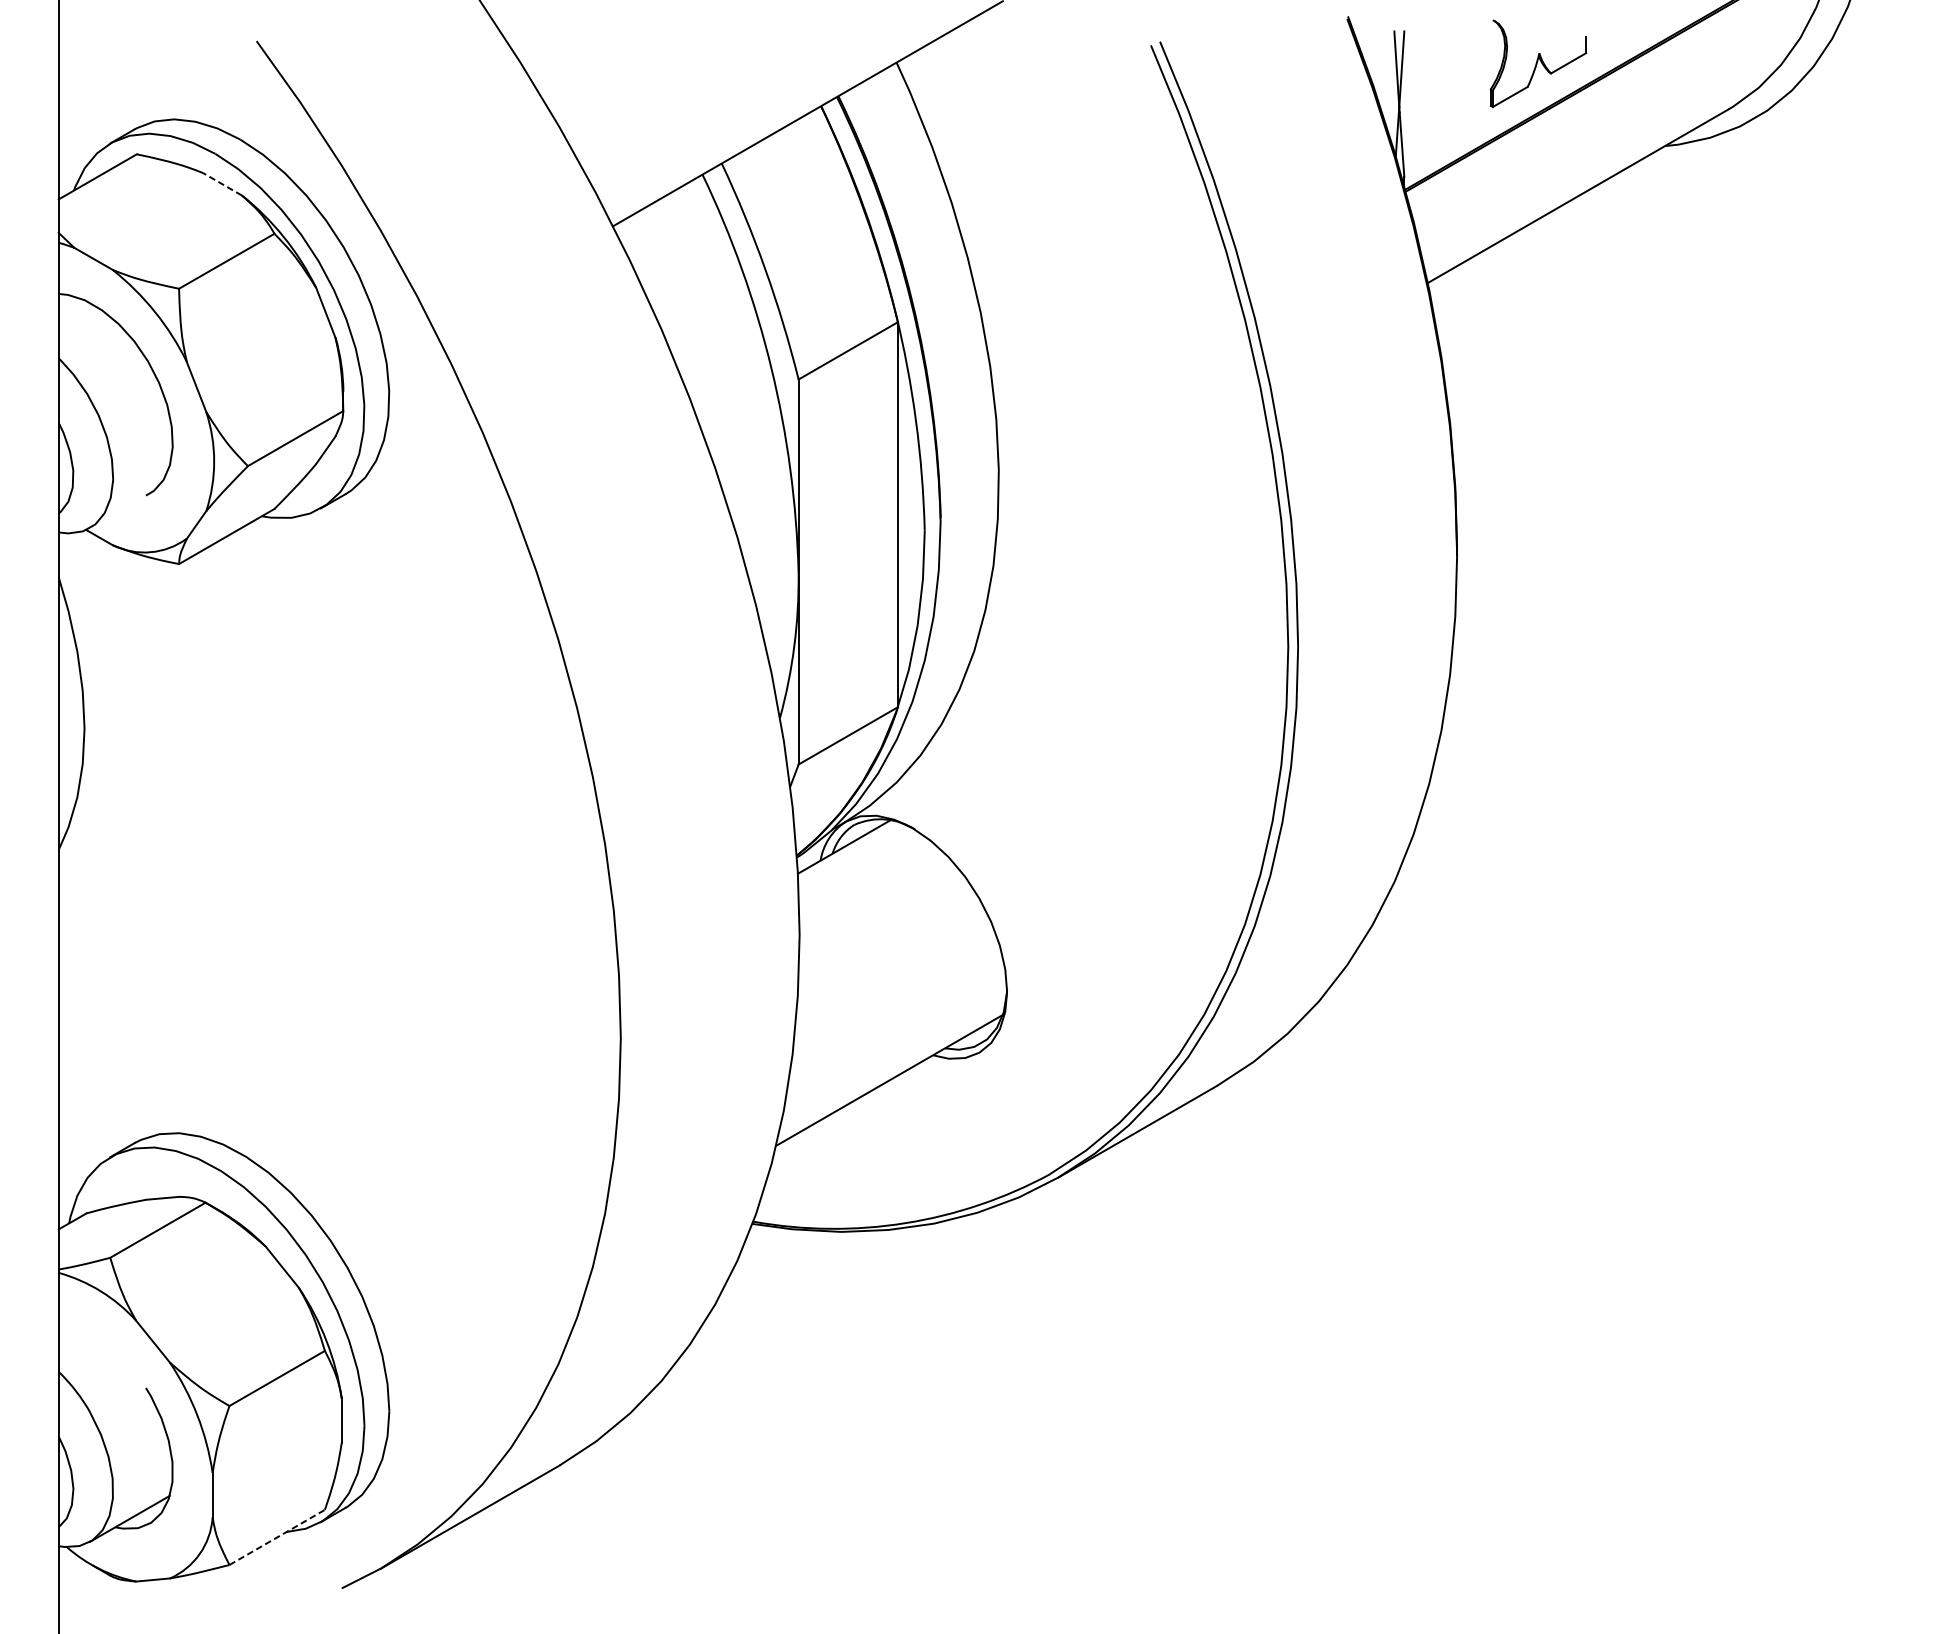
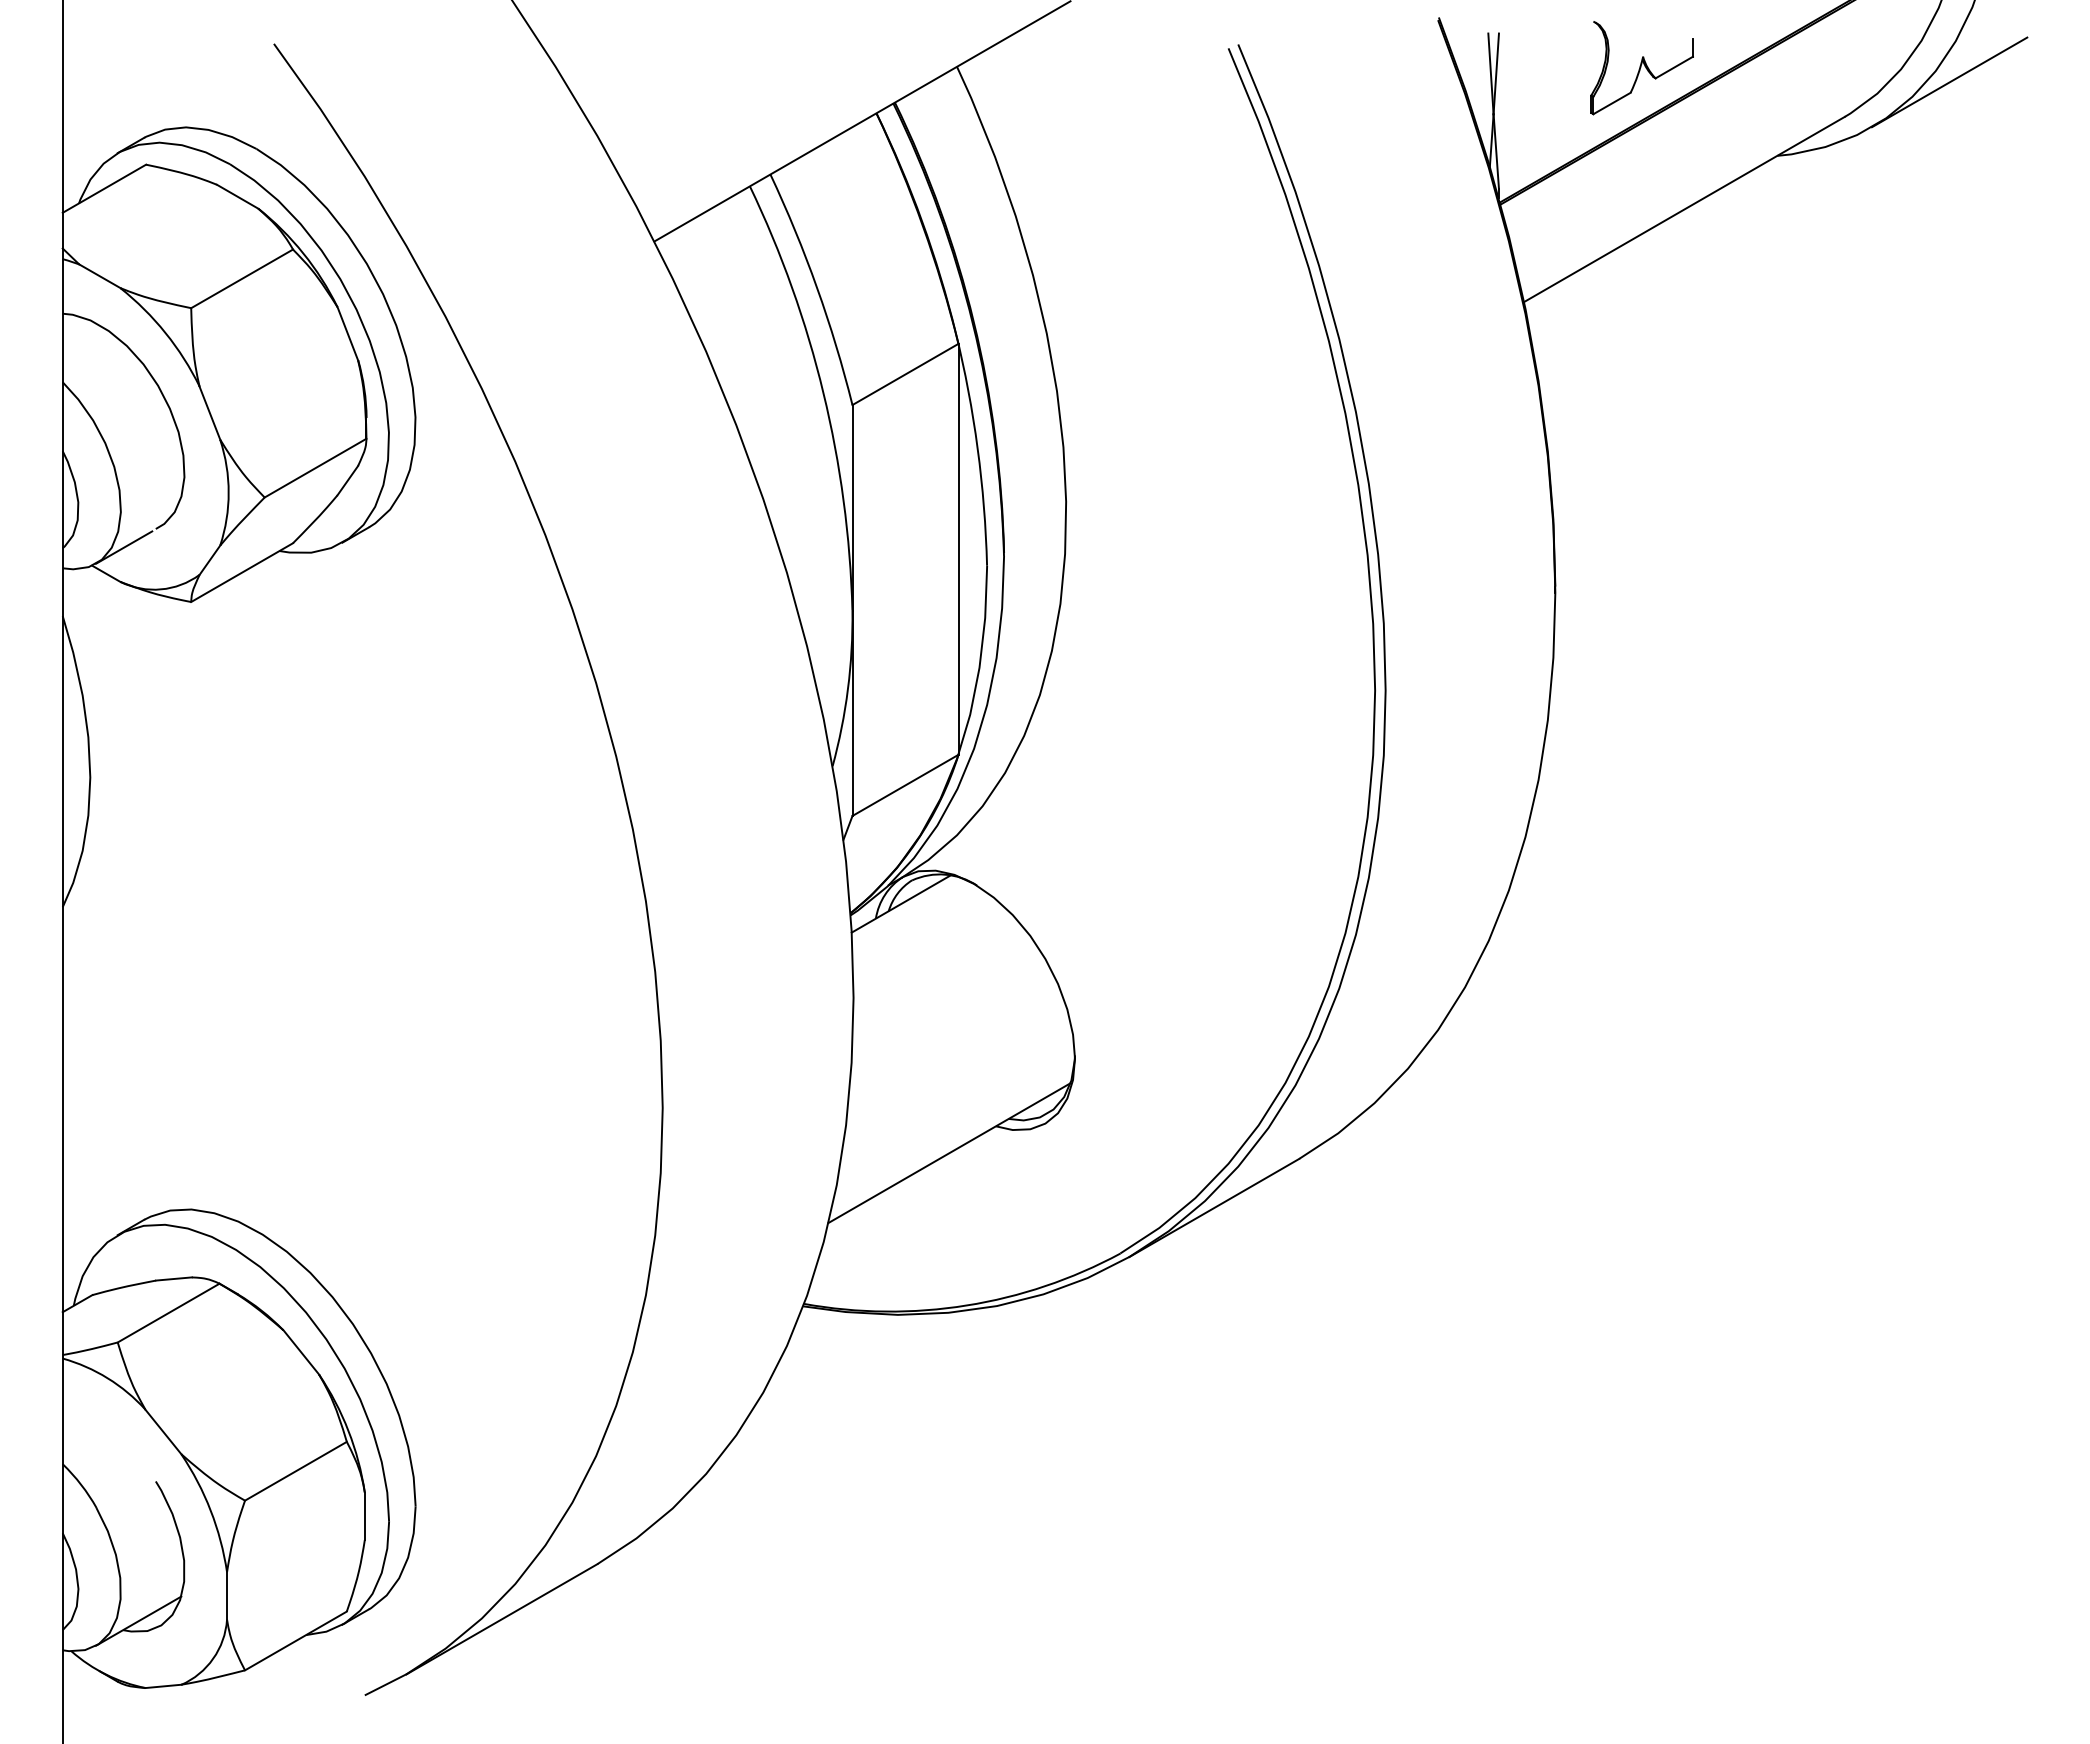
line: (1826, 77) -> (1949, 82), added
line: (222, 184) -> (237, 196), dashed -> solid
line: (116, 512) -> (124, 547), added
line: (276, 1537) -> (295, 1640), dashed -> solid

